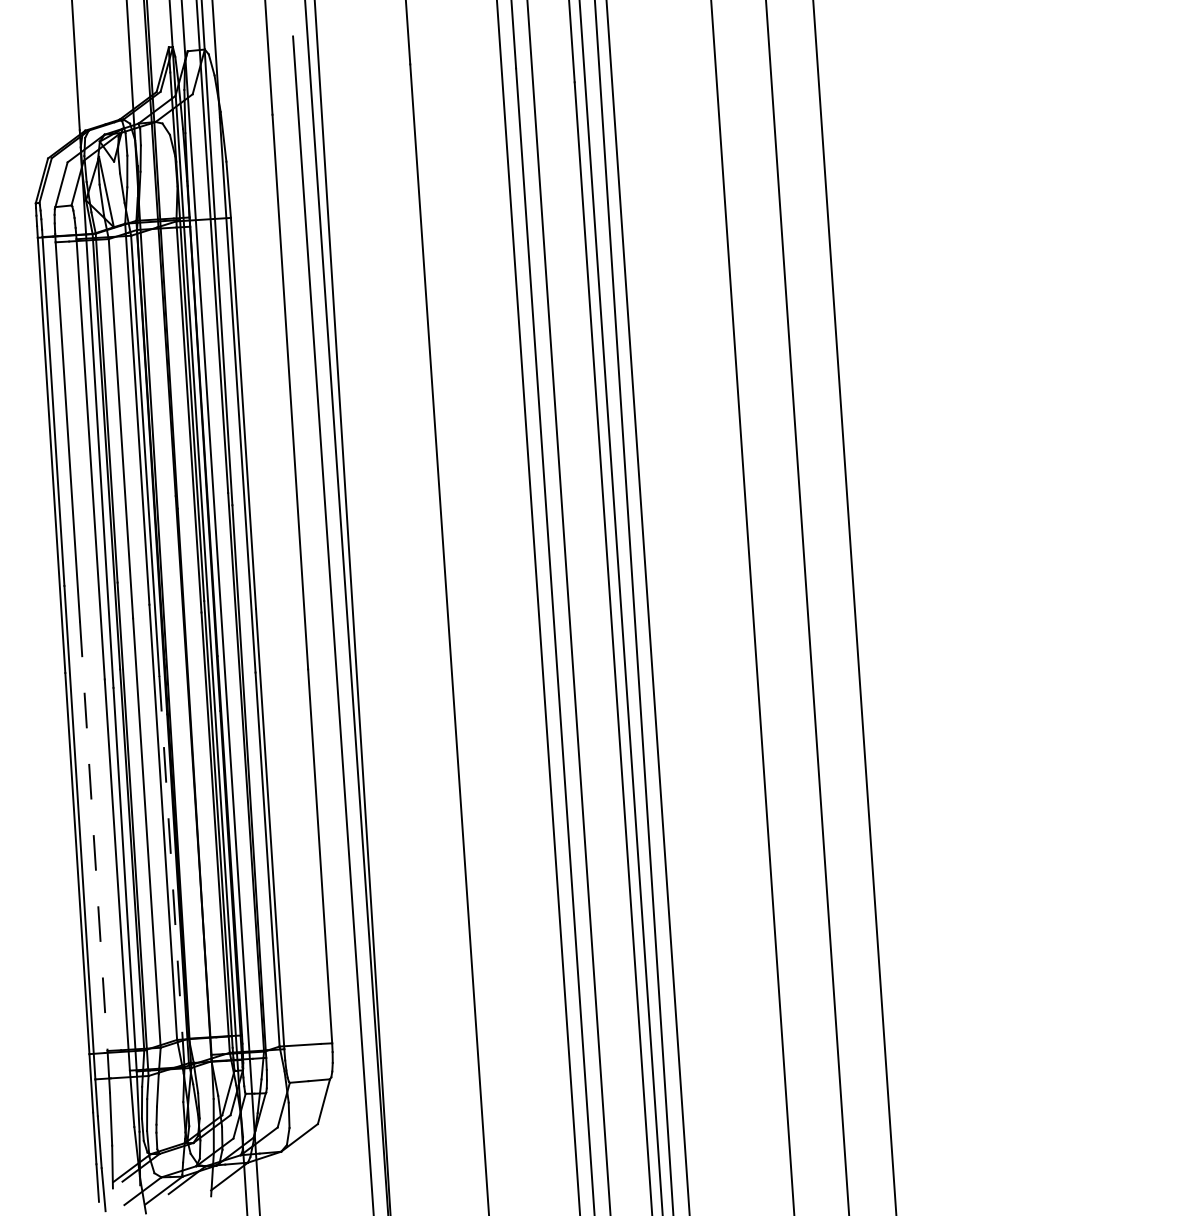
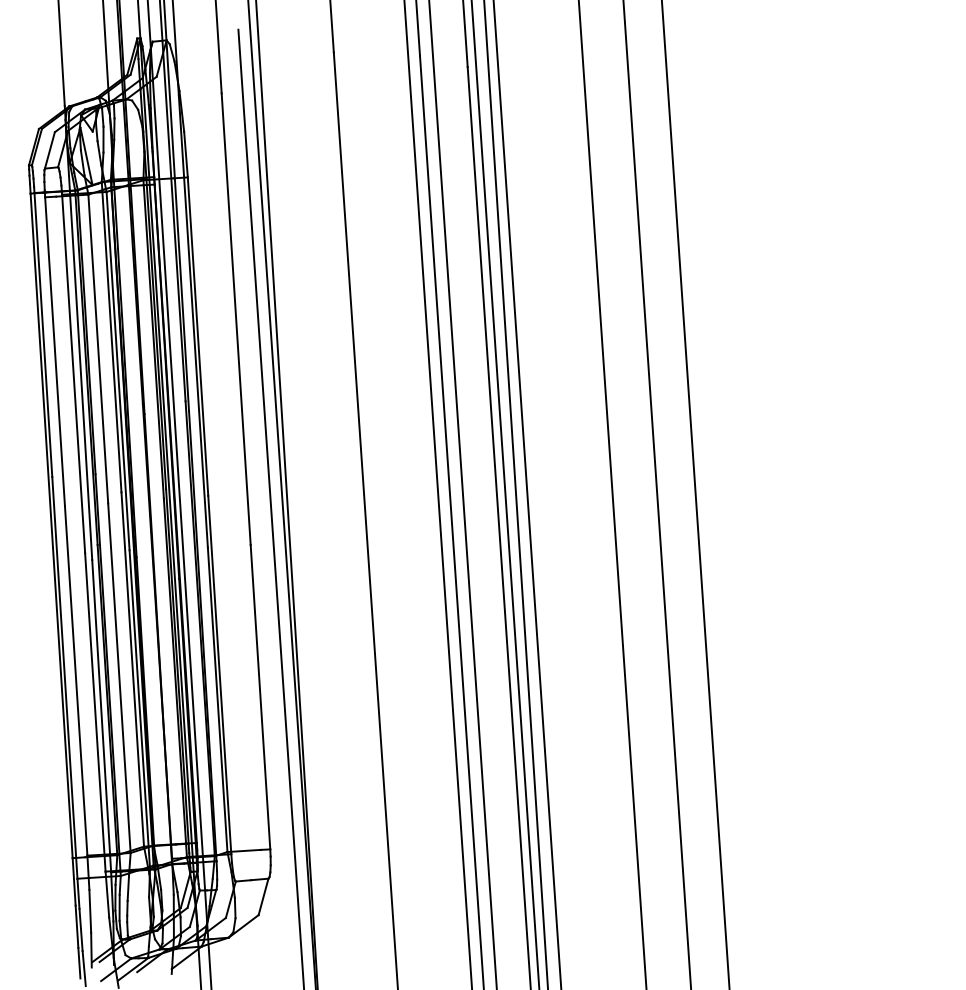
line: (93, 836) -> (75, 681), dashed -> solid
line: (171, 871) -> (139, 709), dashed -> solid

